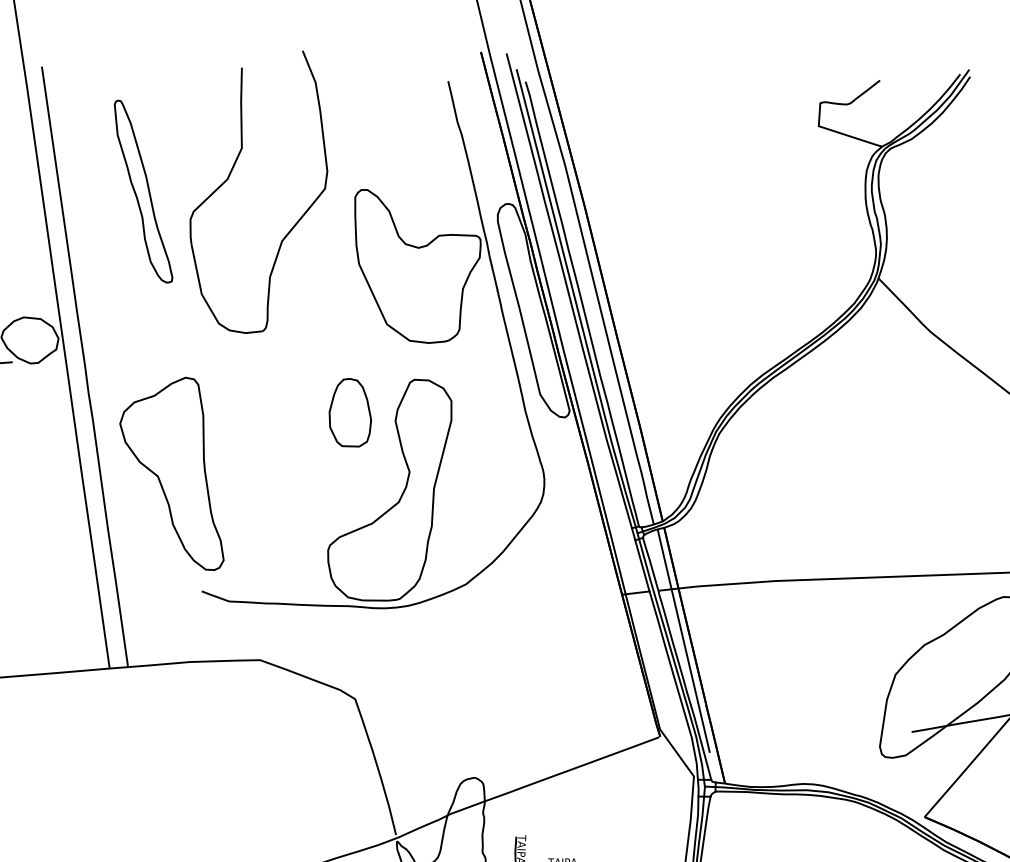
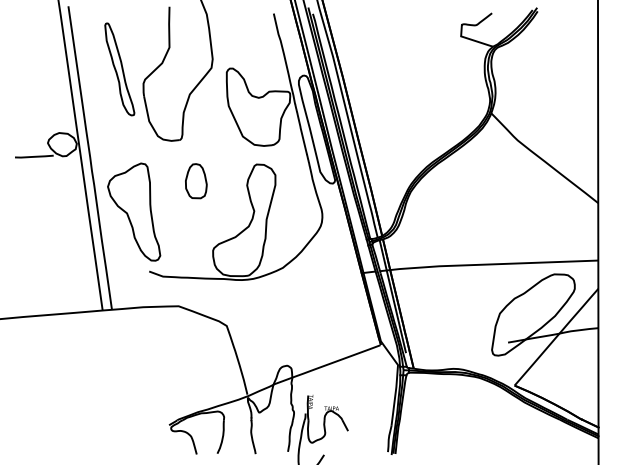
curve: (366, 409) -> (204, 179), moved

